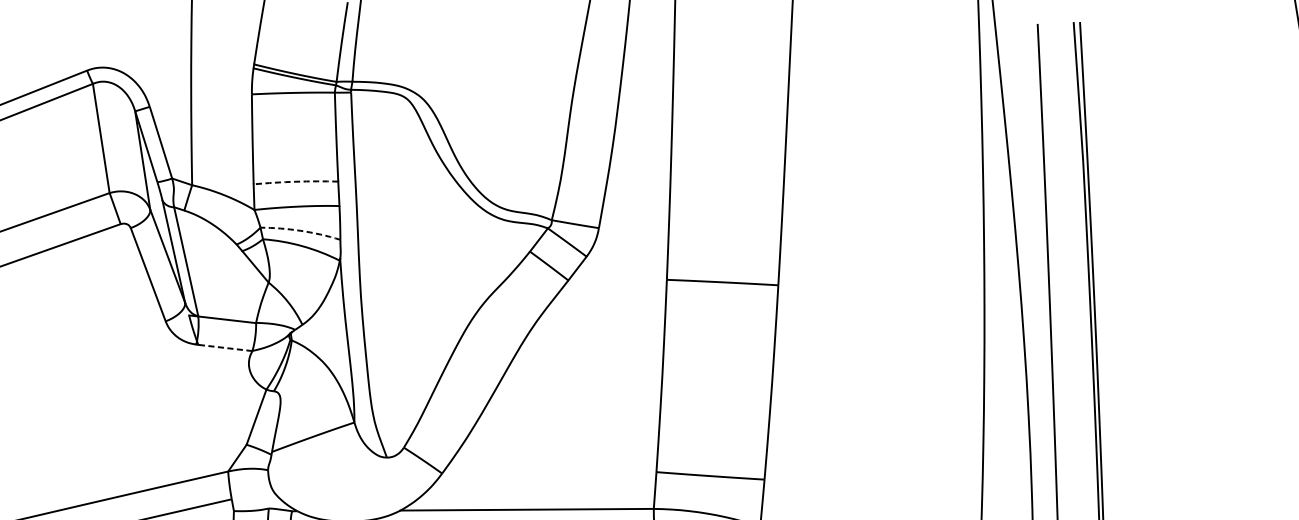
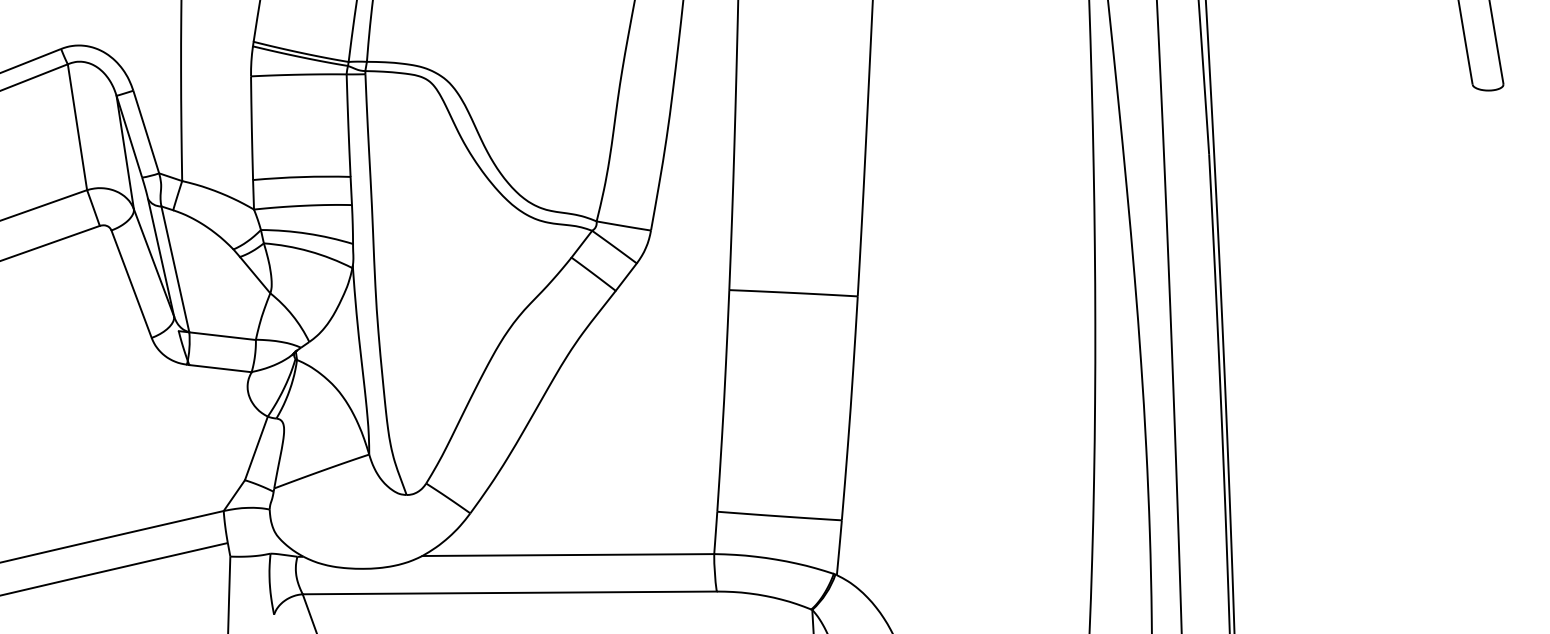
arc: (295, 182) -> (301, 177), dashed -> solid
arc: (300, 230) -> (307, 233), dashed -> solid
line: (224, 347) -> (219, 368), dashed -> solid

